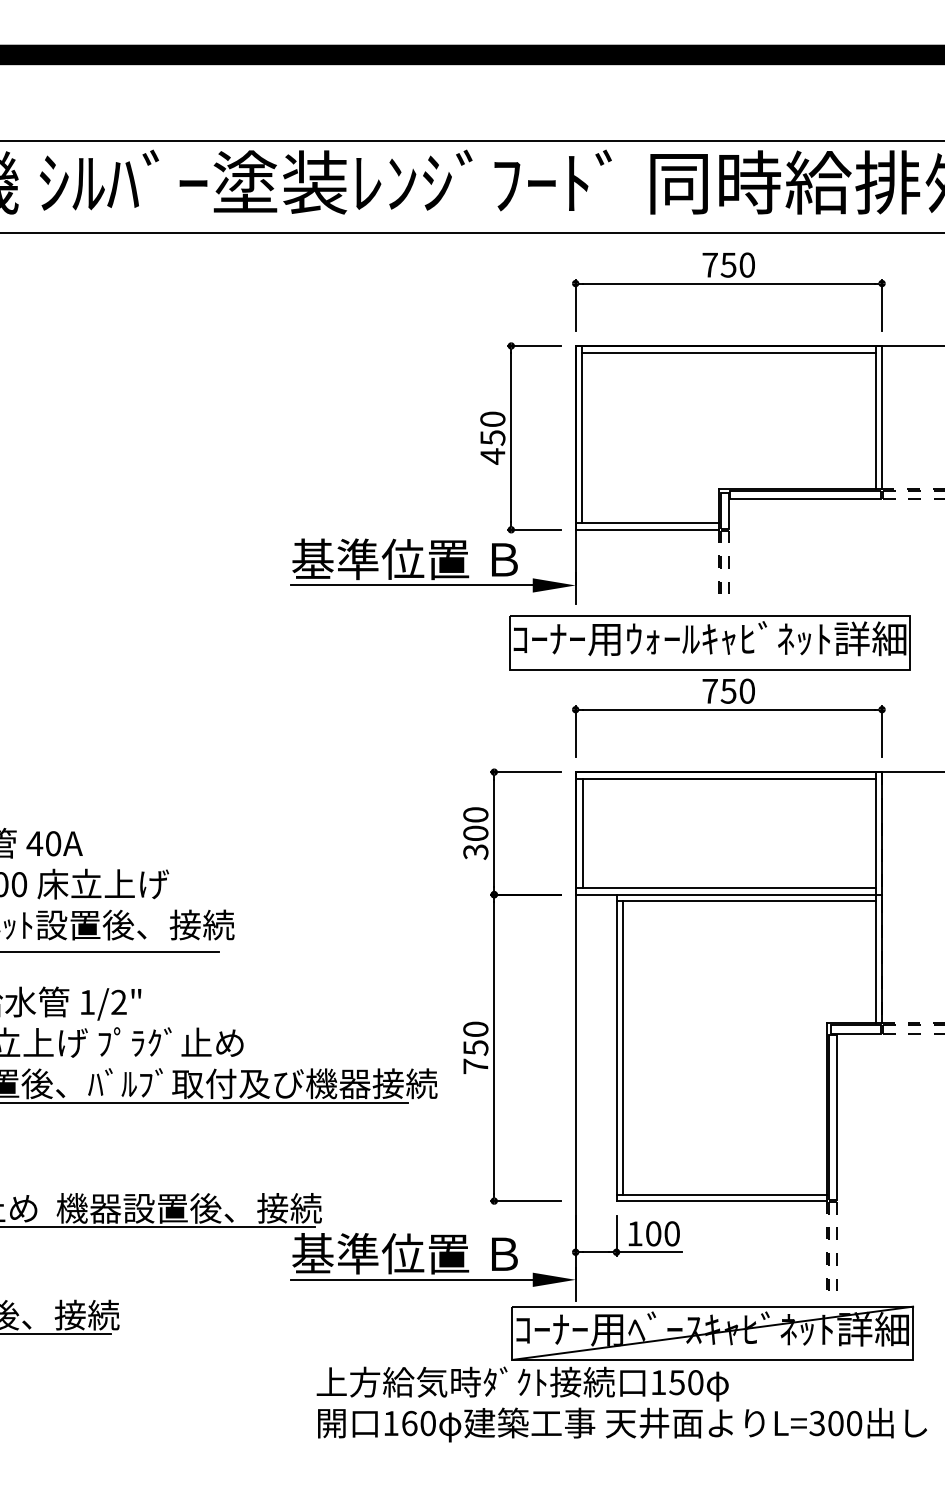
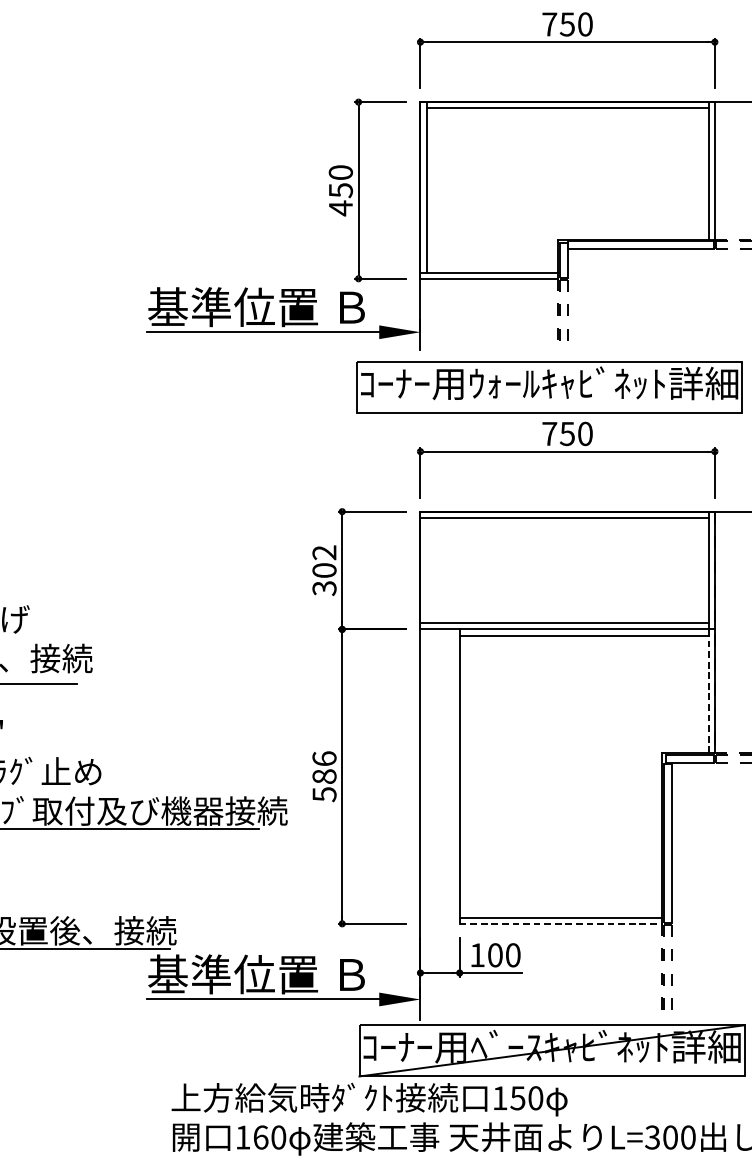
text: (475, 814) -> (324, 552), 300 -> 302
line: (583, 833) -> (427, 570), removed
line: (875, 958) -> (708, 690), solid -> dashed
text: (475, 1047) -> (324, 776), 750 -> 586
line: (623, 1047) -> (466, 776), removed
line: (722, 1201) -> (561, 924), solid -> dashed

